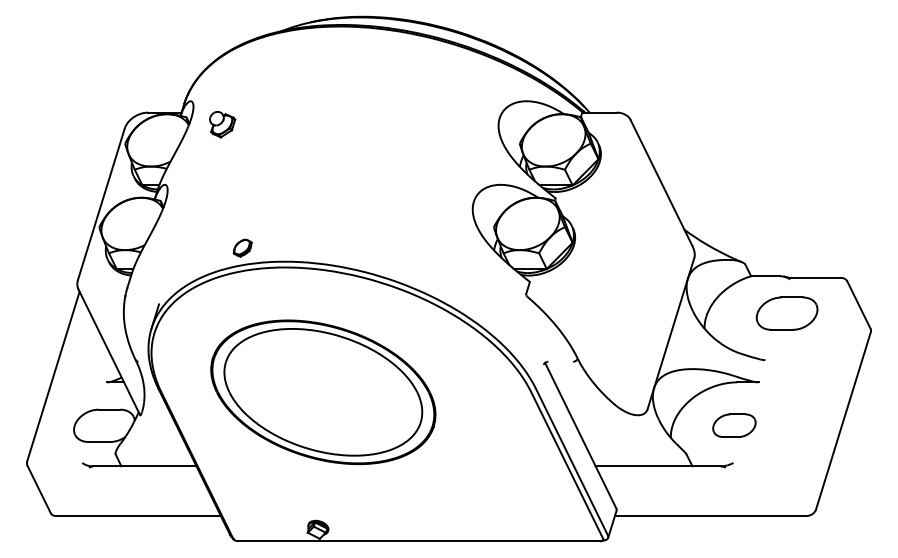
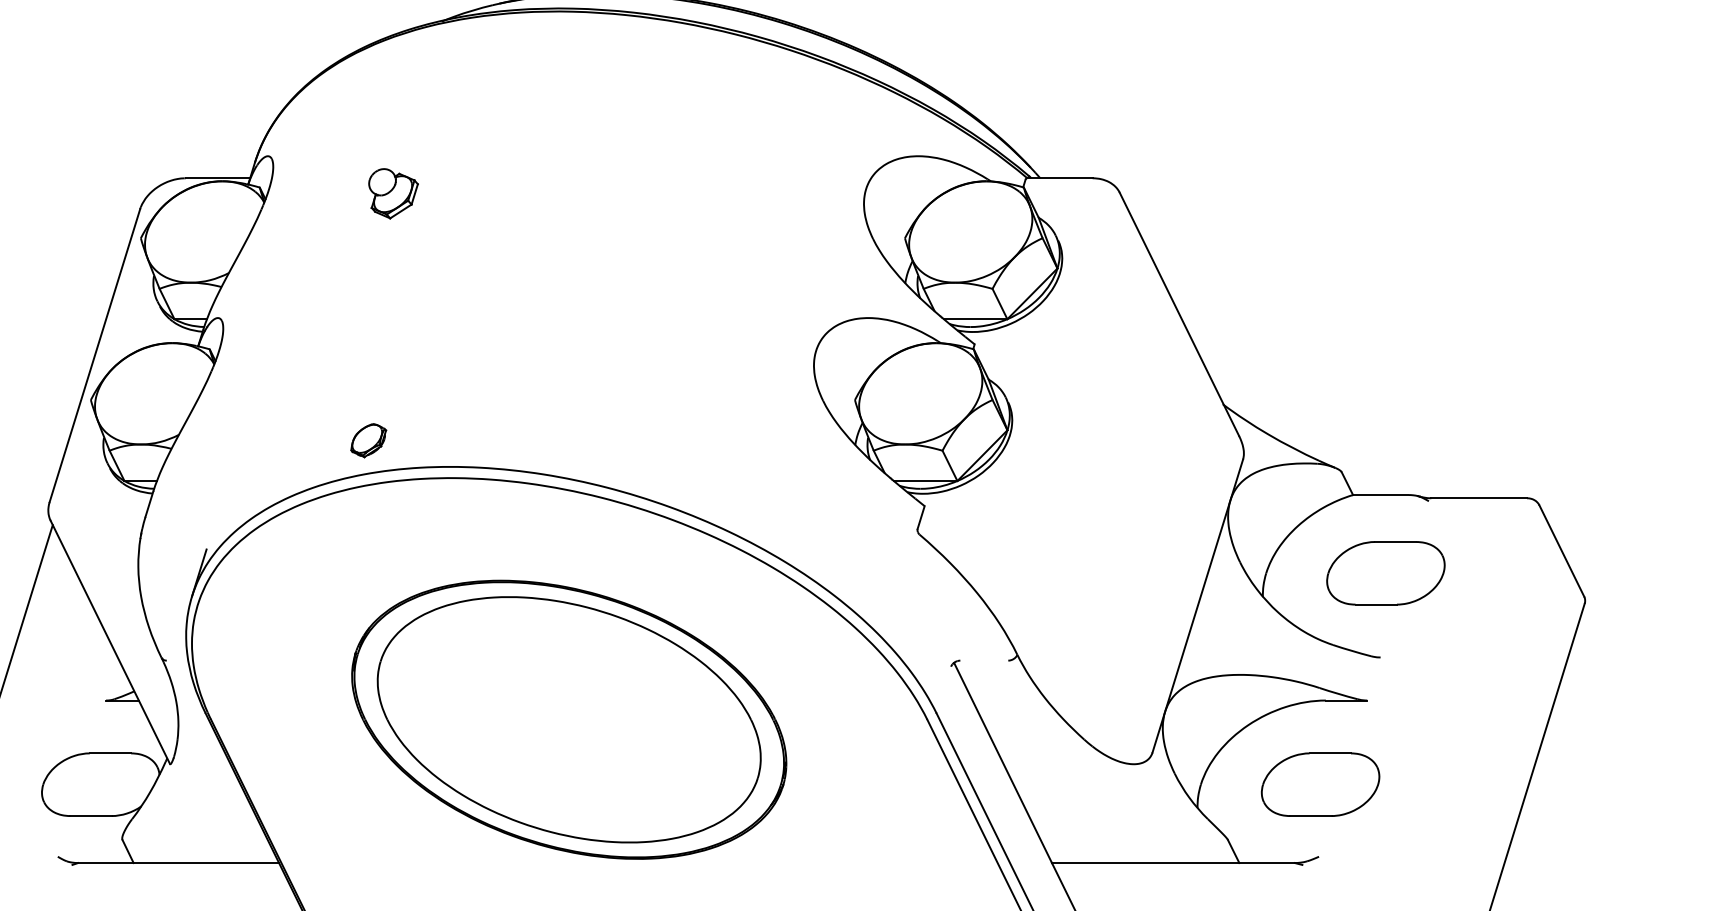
part: (222, 124) -> (393, 193), moved
part: (786, 313) -> (1384, 572), moved
part: (323, 391) -> (569, 718), moved
part: (734, 425) -> (1320, 784), size x1.43

